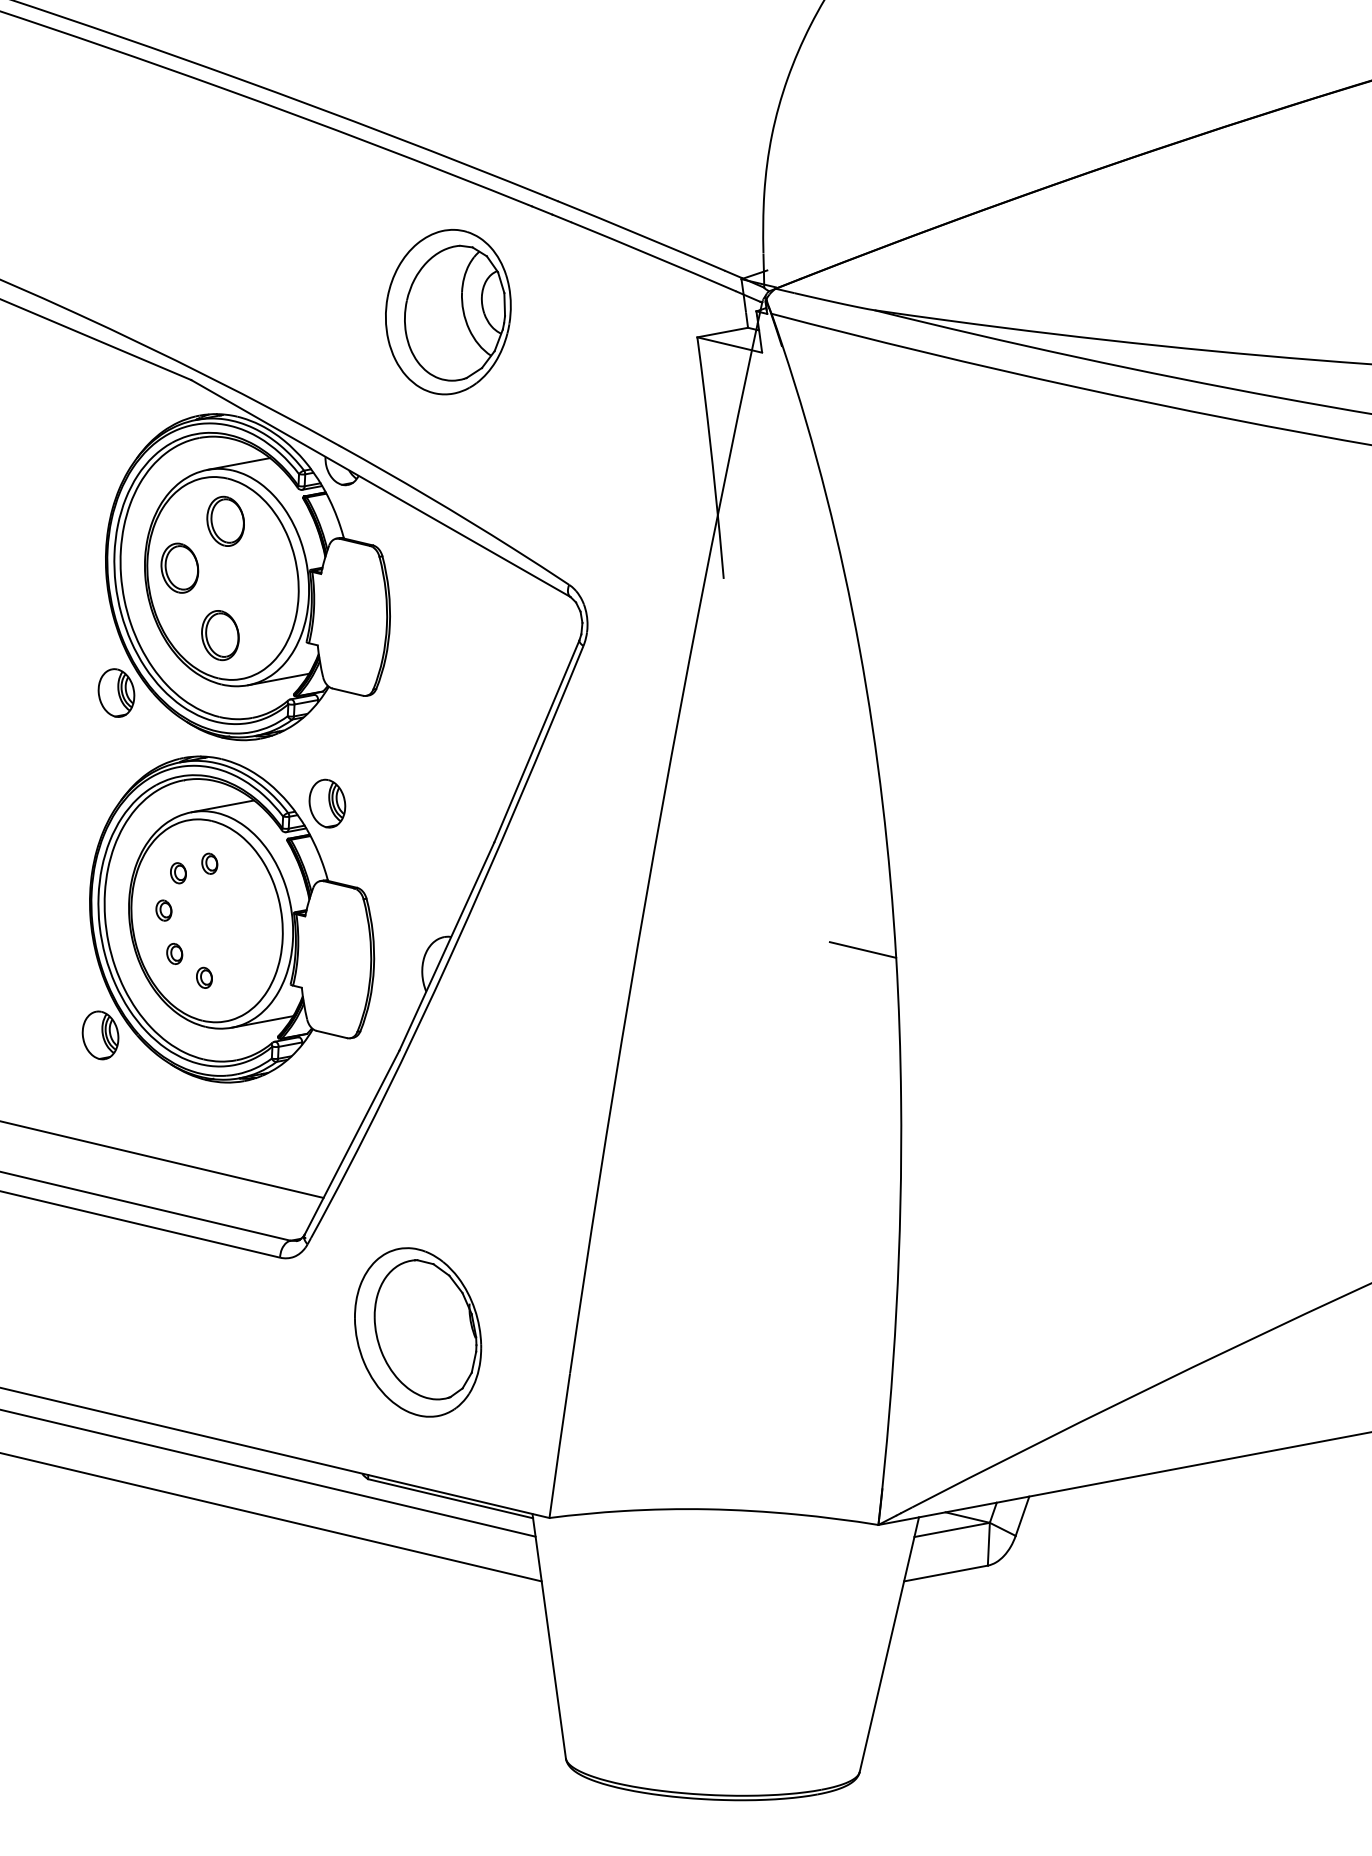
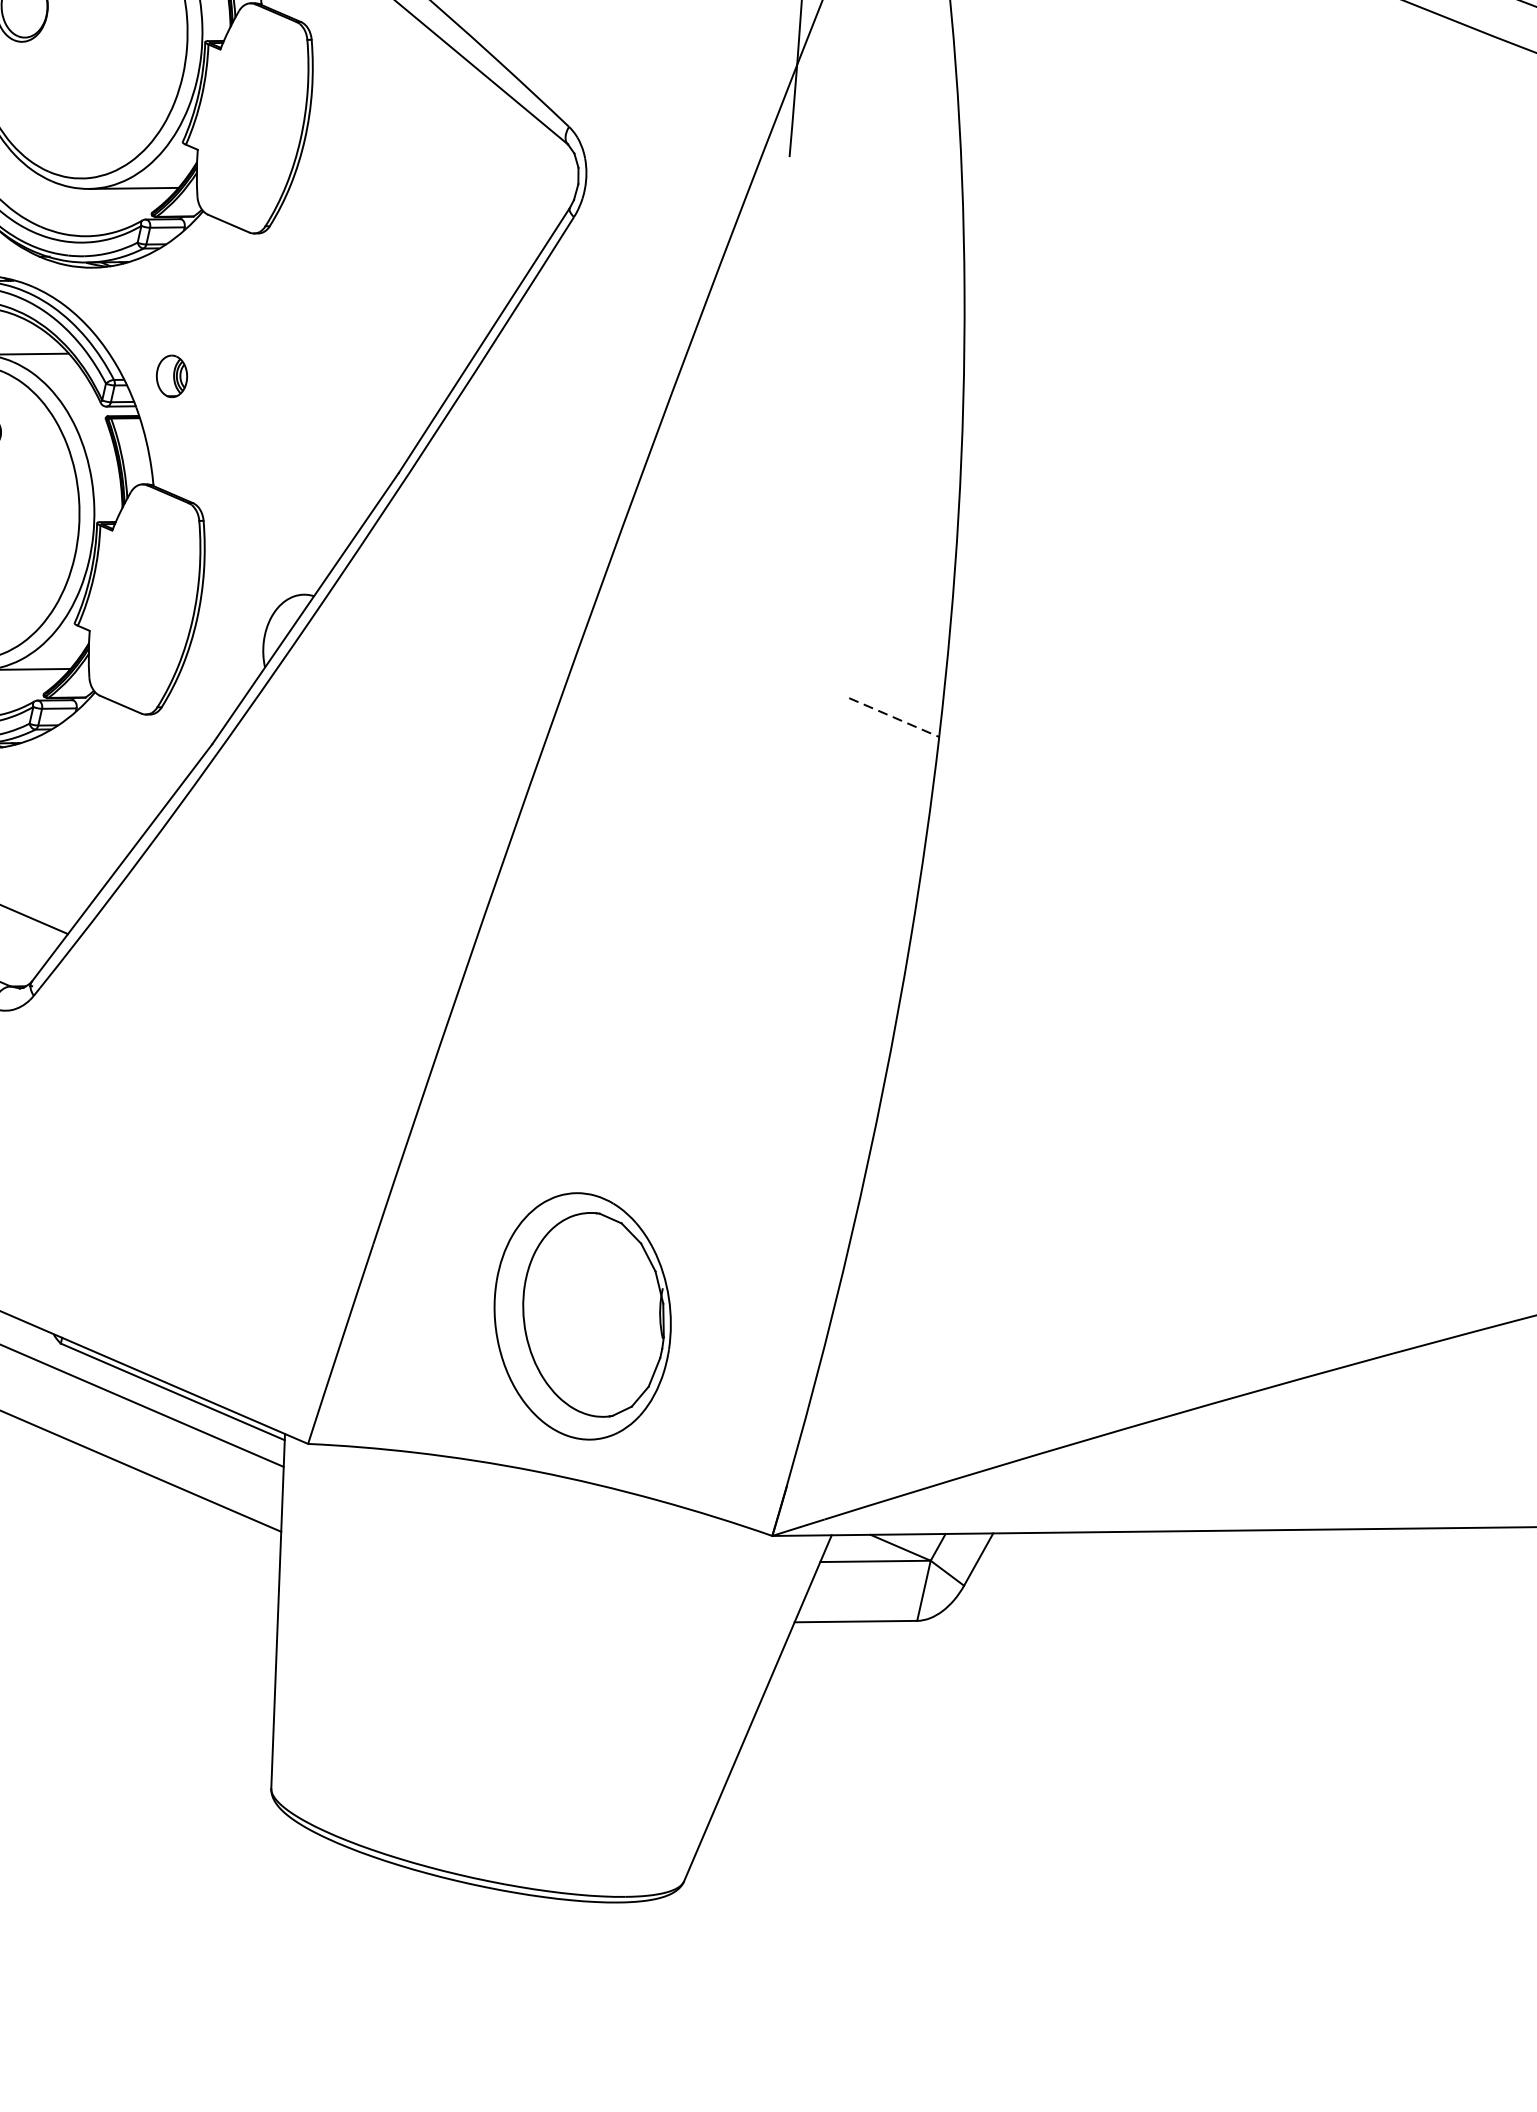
part: (220, 635) -> (62, 111), removed
part: (327, 803) -> (172, 376), size x0.6
line: (863, 950) -> (894, 718), solid -> dashed
part: (418, 1332) -> (583, 1316), moved

